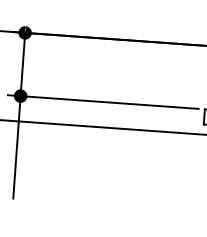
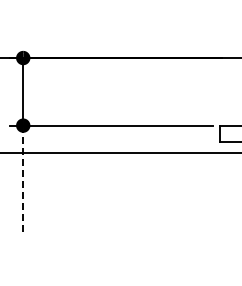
line: (17, 147) -> (23, 180), solid -> dashed

